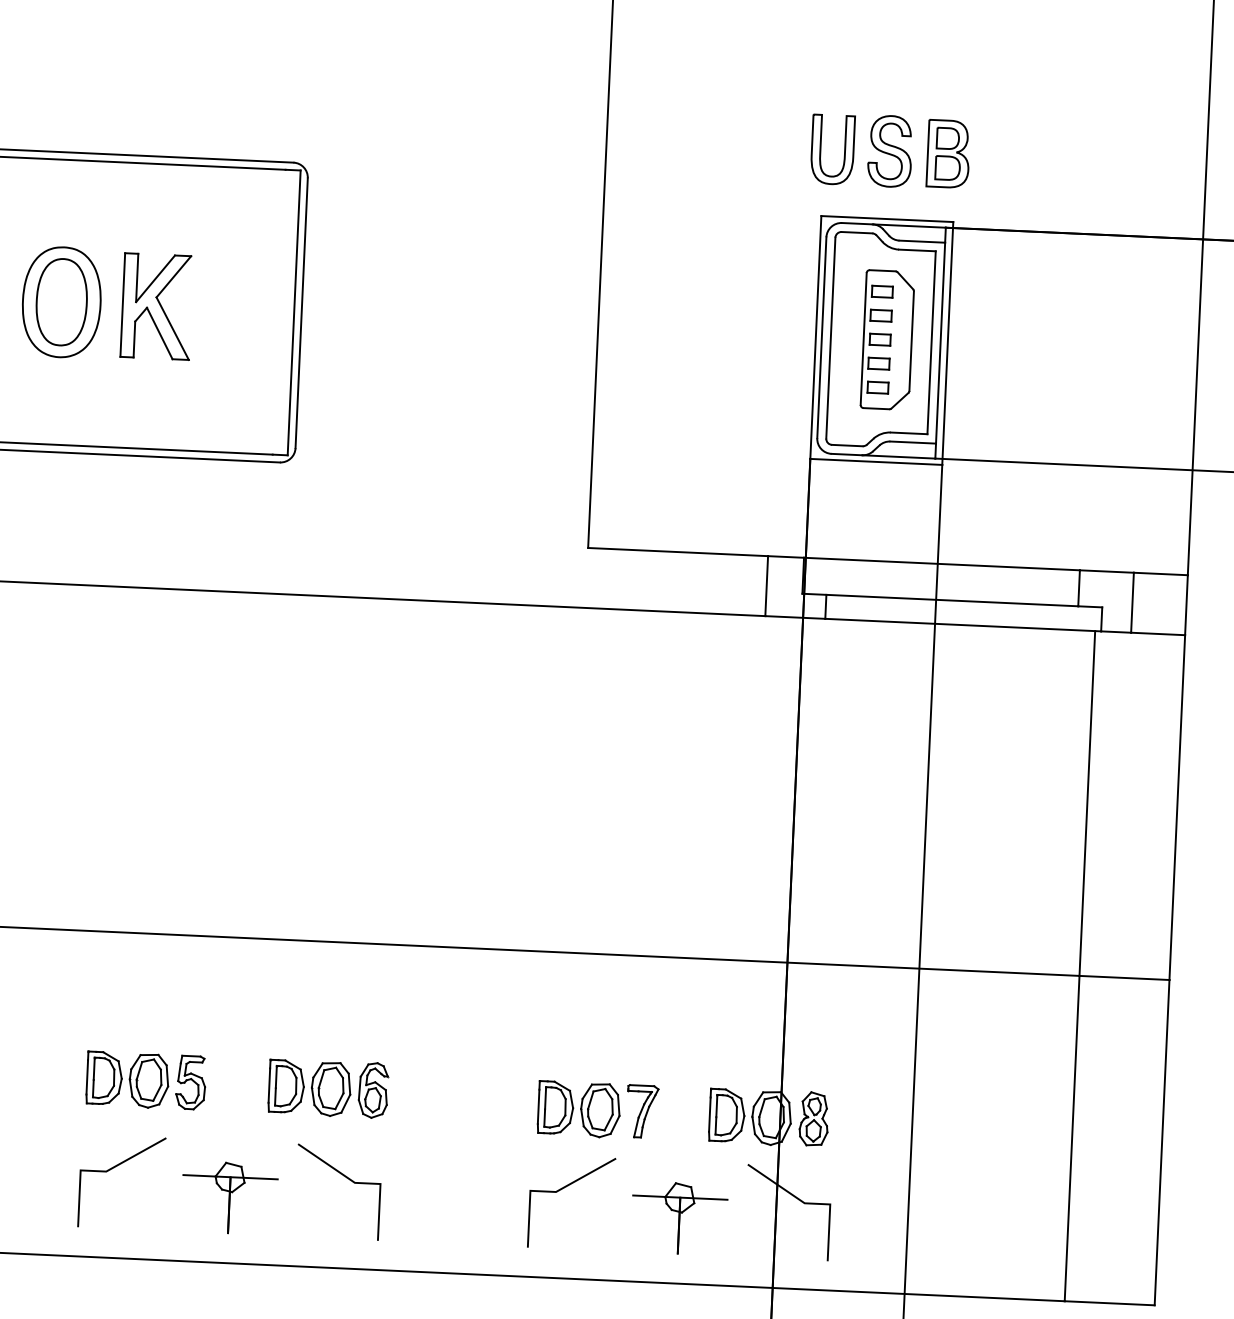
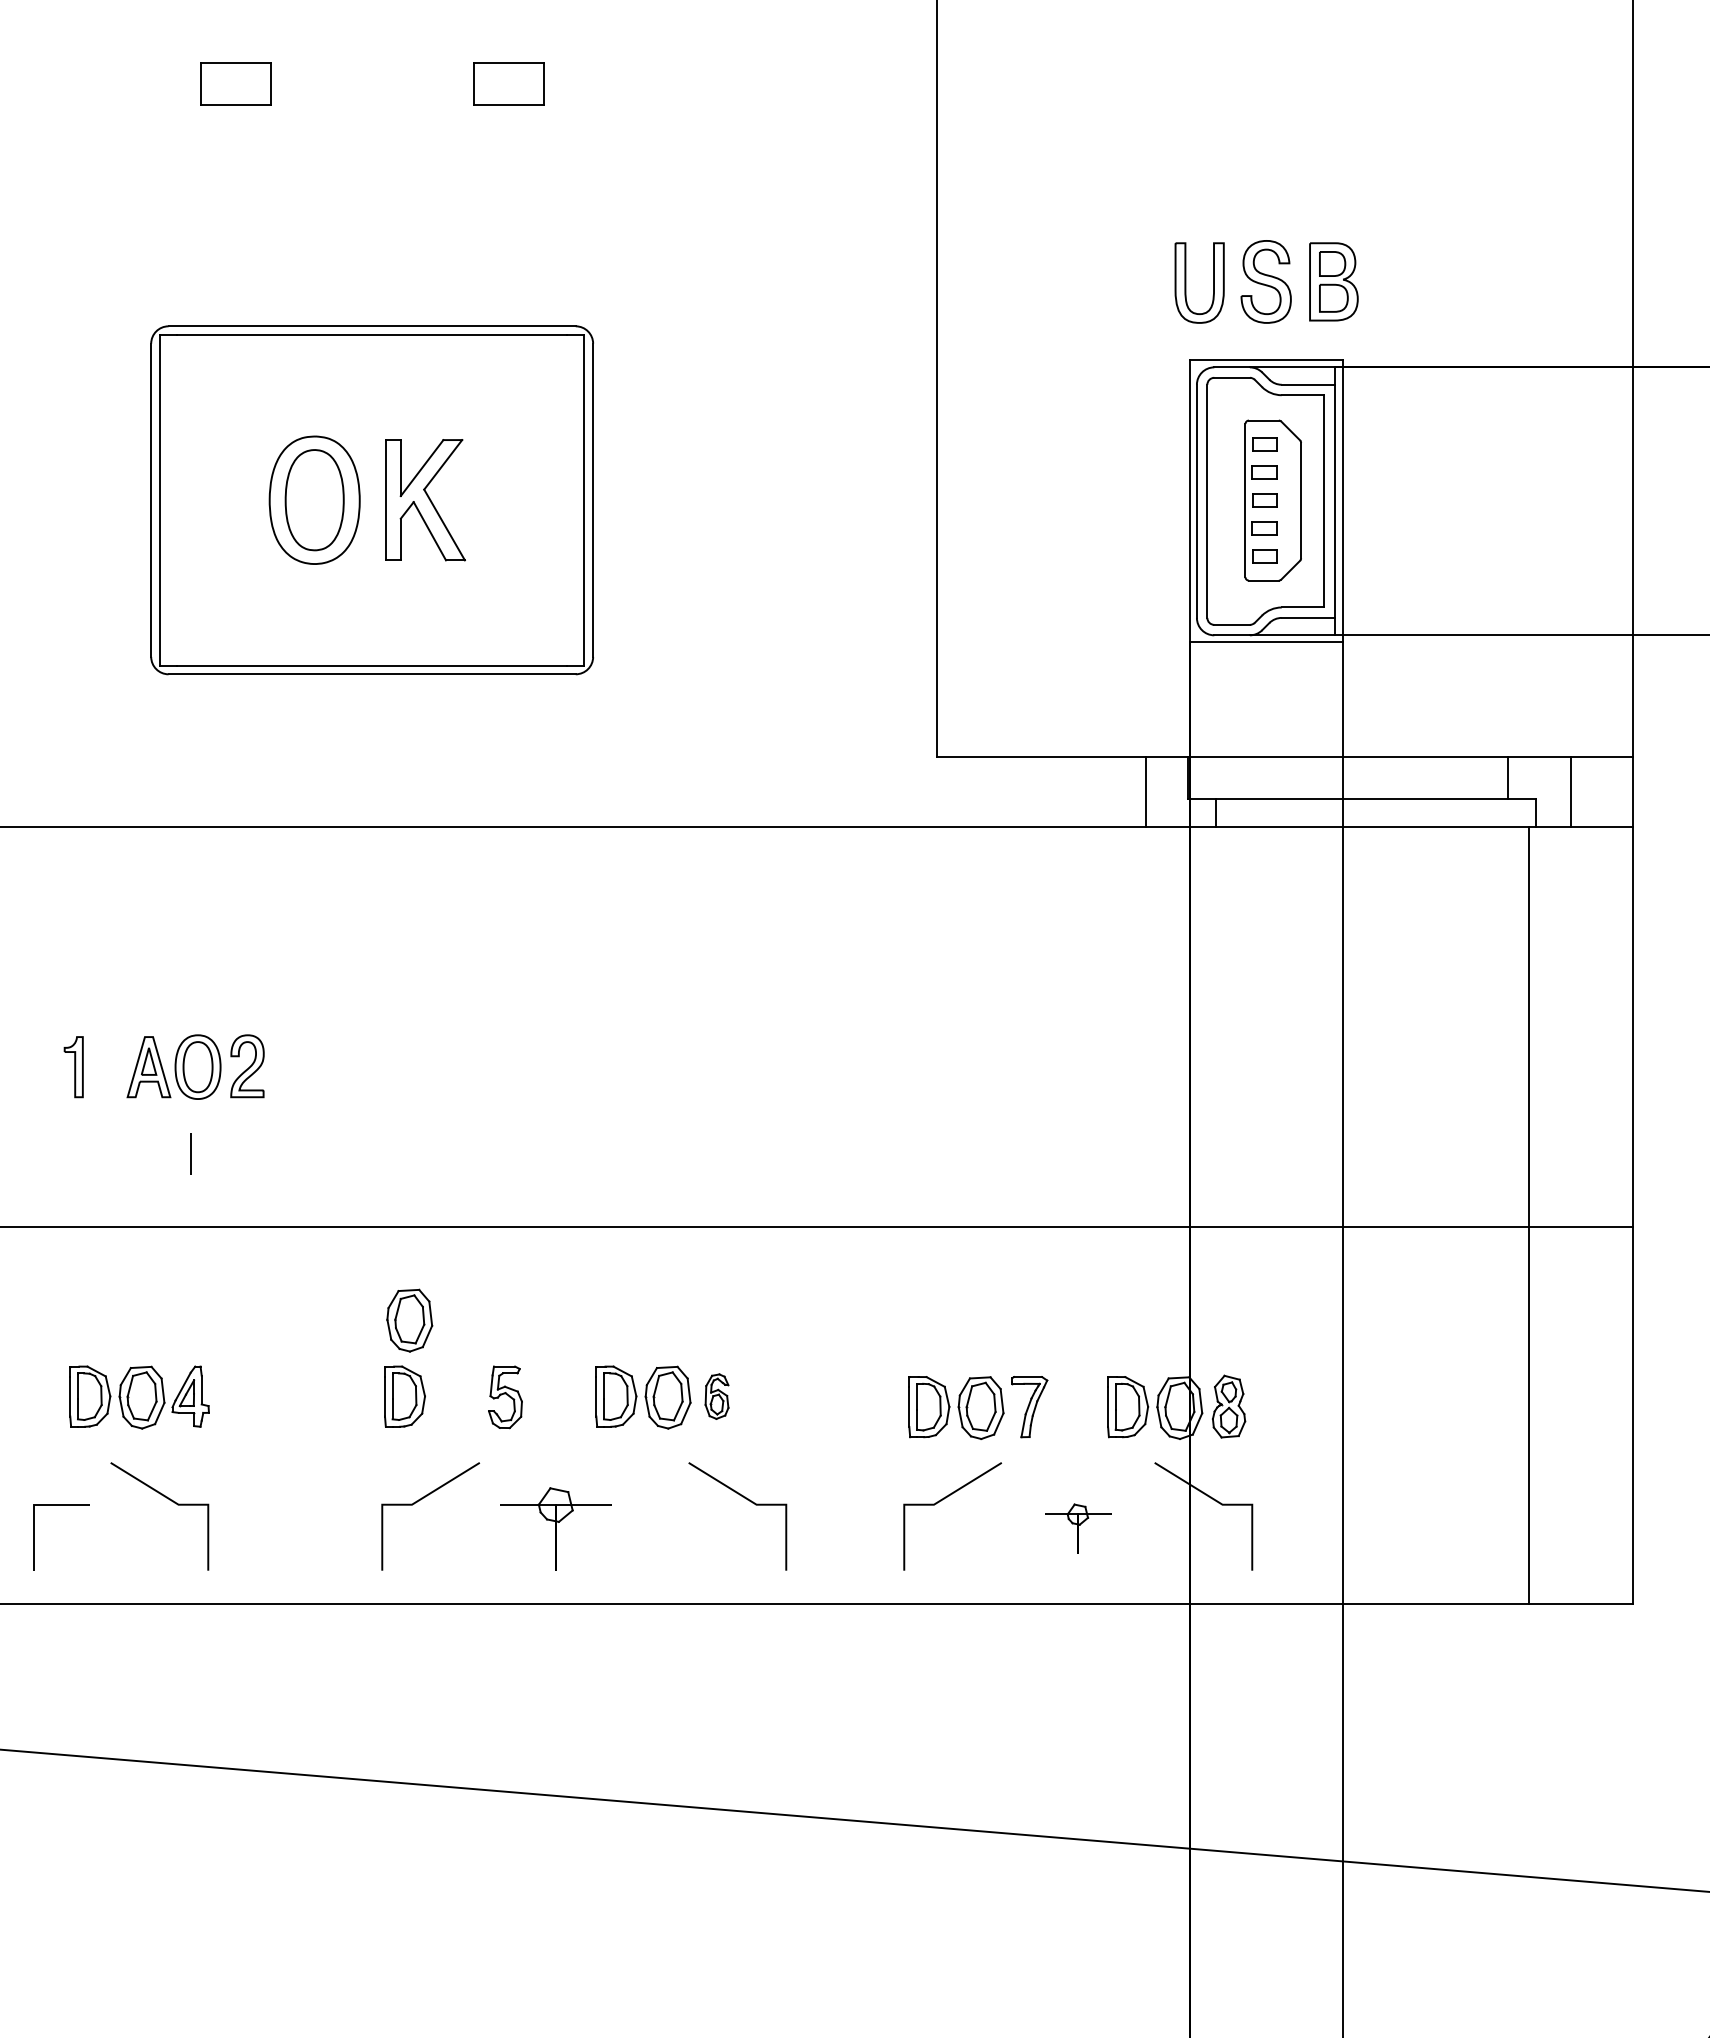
part: (148, 1080) -> (409, 1320), moved
part: (372, 1090) -> (716, 1396), size x0.7
curve: (347, 1178) -> (747, 1500), moved
part: (678, 1218) -> (1077, 1528), size x0.6

